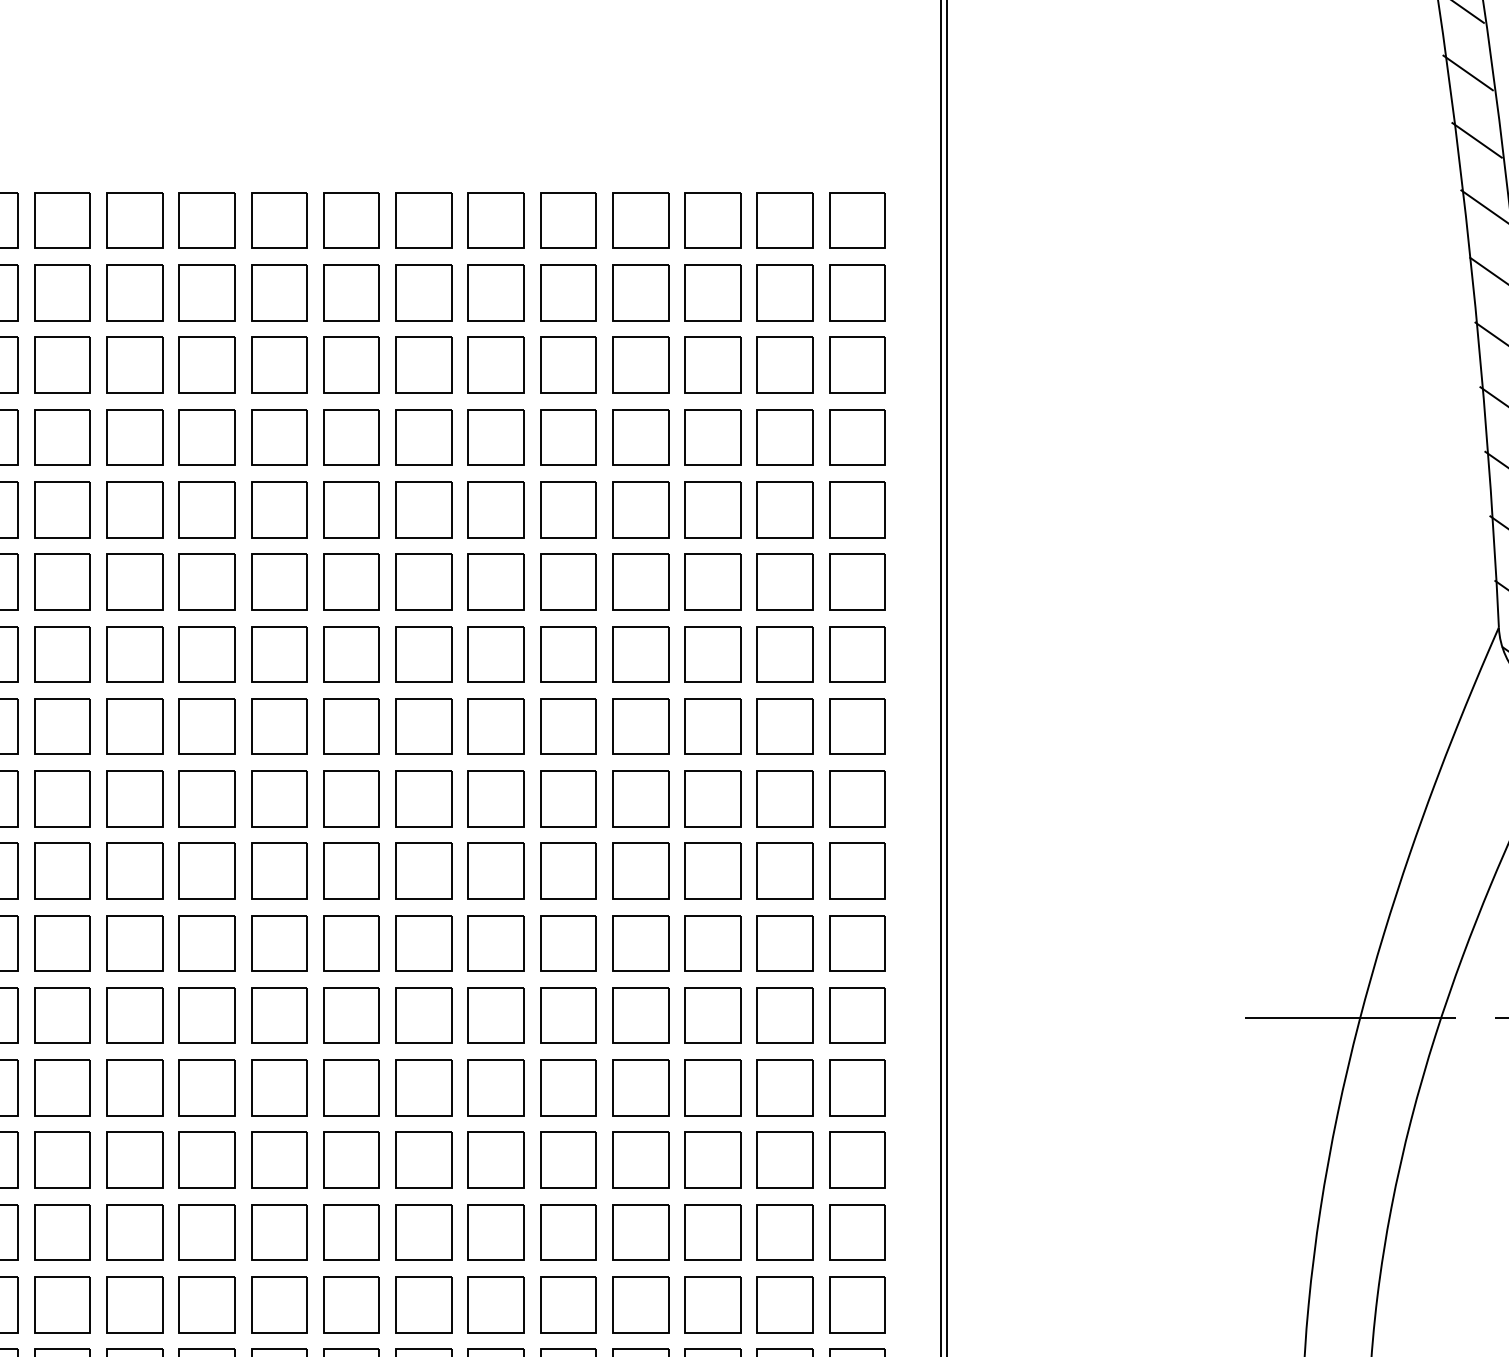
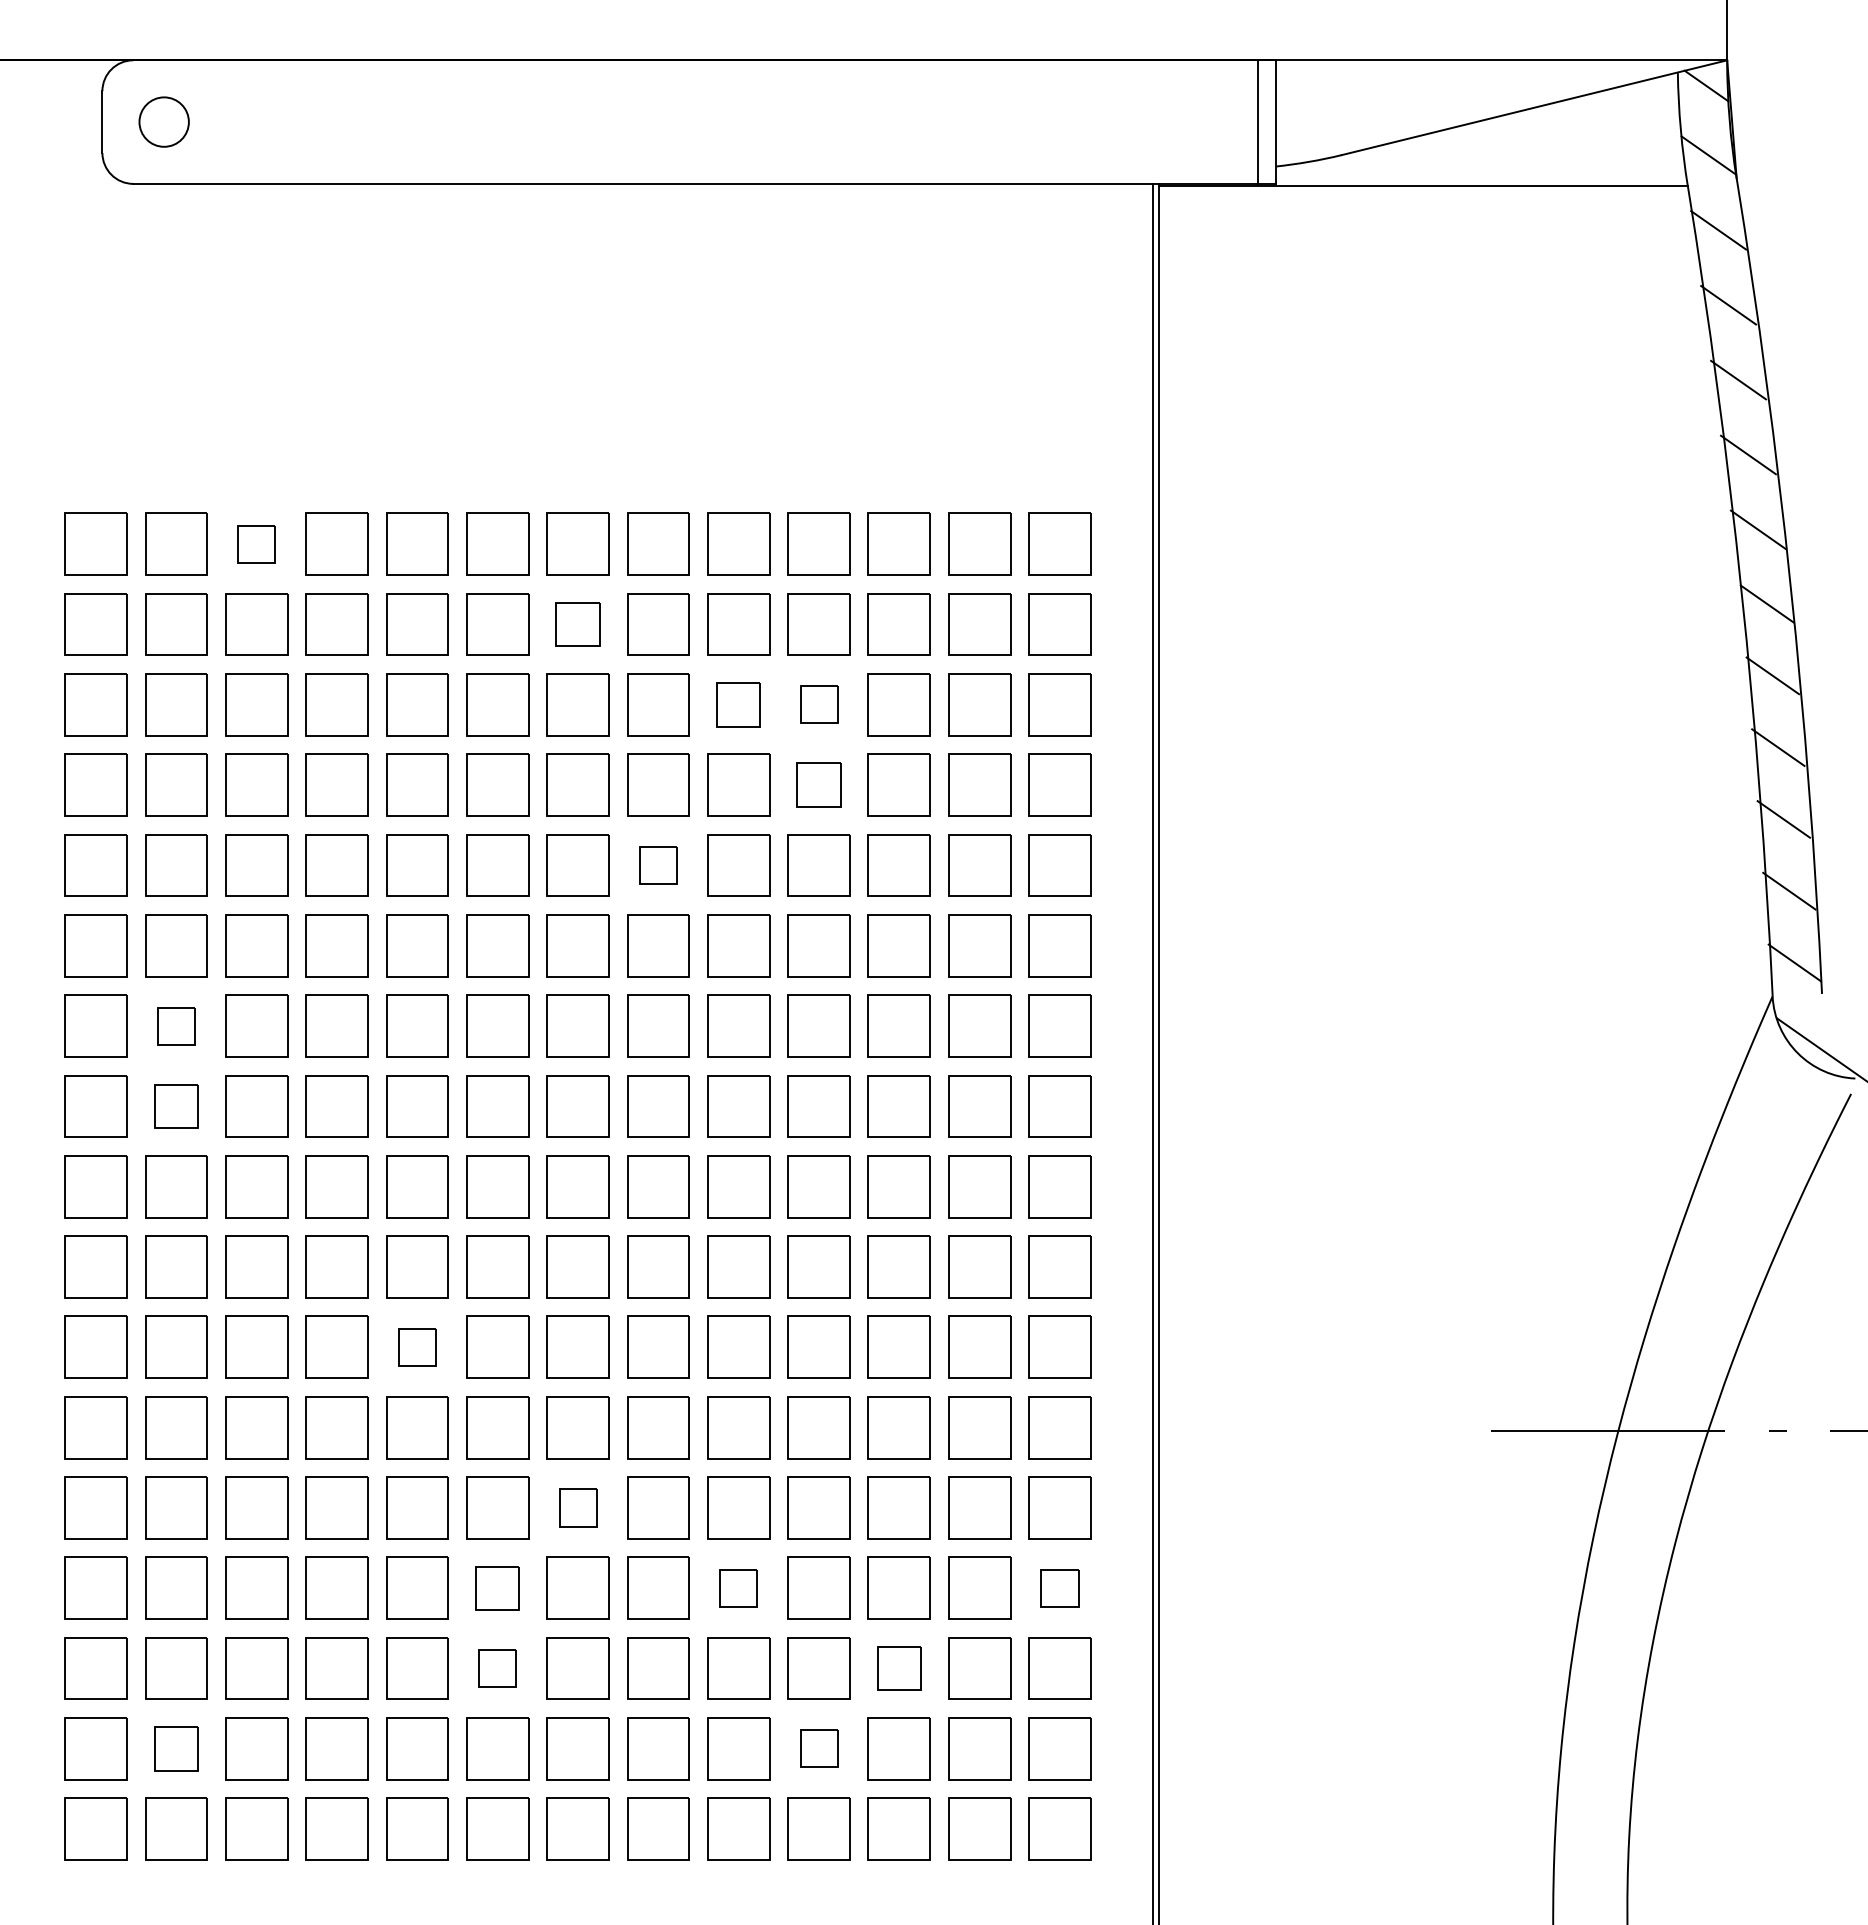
part: (134, 220) -> (256, 543), size x0.6
part: (423, 292) -> (577, 624), size x0.7
part: (568, 364) -> (738, 704), size x0.7
part: (640, 364) -> (818, 704), size x0.6
part: (640, 436) -> (818, 784), size x0.7
part: (496, 509) -> (658, 865), size x0.6
part: (62, 653) -> (176, 1025), size x0.6
part: (62, 726) -> (176, 1106), size x0.7
part: (279, 942) -> (417, 1346), size x0.6
part: (423, 1087) -> (577, 1507), size x0.6
part: (351, 1159) -> (497, 1587), size x0.7
part: (568, 1159) -> (738, 1587), size x0.6
part: (857, 1159) -> (1059, 1587), size x0.6
part: (351, 1232) -> (497, 1668), size x0.6
part: (712, 1232) -> (898, 1668), size x0.7
part: (62, 1304) -> (176, 1748), size x0.7
part: (640, 1304) -> (818, 1748), size x0.6

